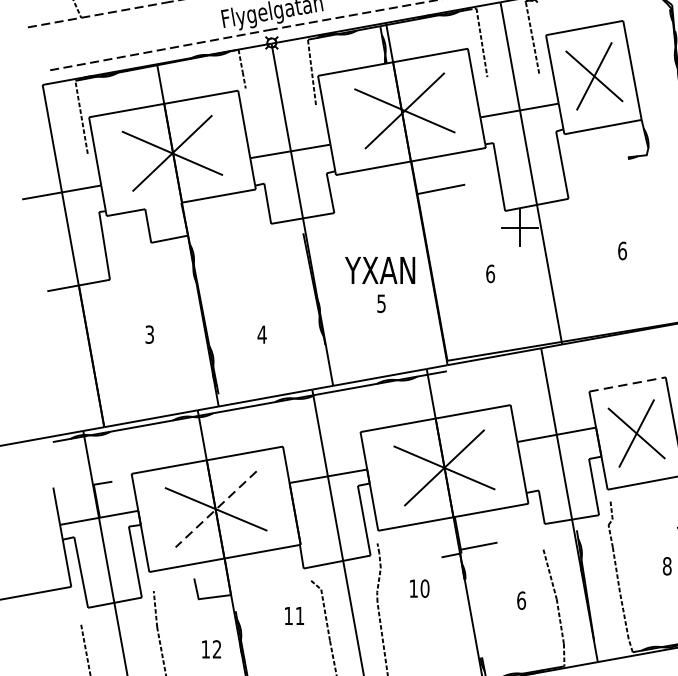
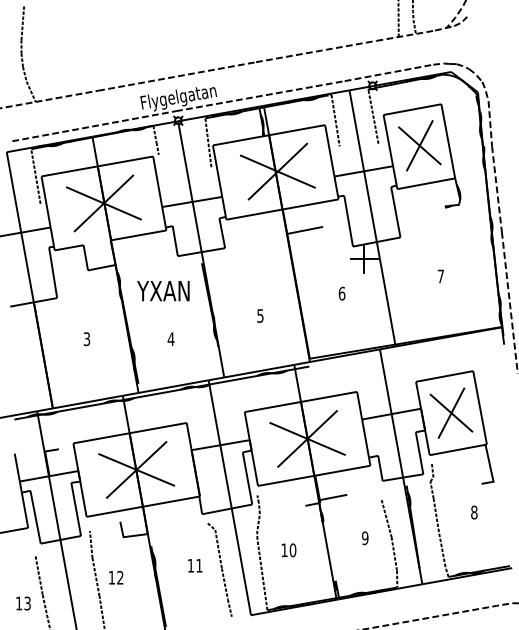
text: (622, 250) -> (440, 276), 6 -> 7
text: (380, 270) -> (163, 291), moved
line: (628, 384) -> (445, 376), dashed -> solid
line: (215, 508) -> (136, 469), dashed -> solid
text: (418, 588) -> (288, 550), moved
text: (521, 600) -> (365, 538), 6 -> 9
text: (294, 615) -> (195, 565), moved
text: (211, 649) -> (116, 577), moved

